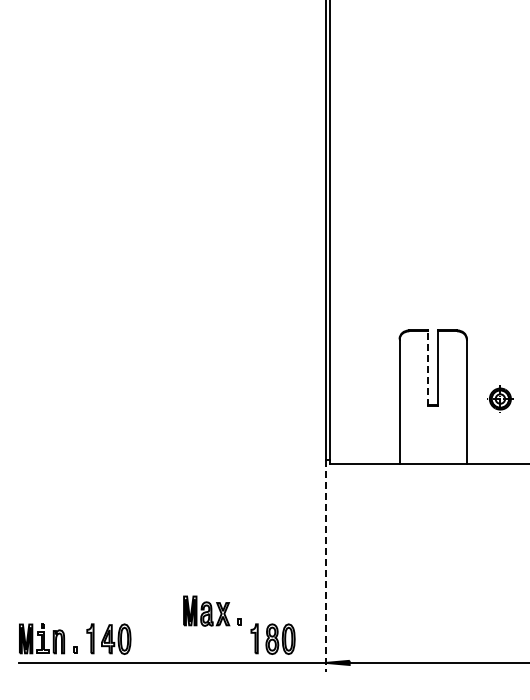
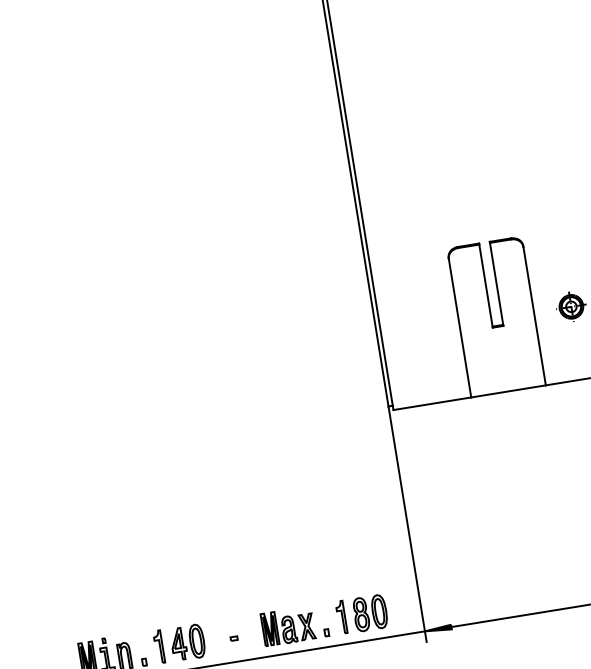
line: (428, 368) -> (486, 285), dashed -> solid
line: (325, 566) -> (407, 524), dashed -> solid
part: (212, 610) -> (294, 624), moved
part: (156, 642) -> (233, 639), added

